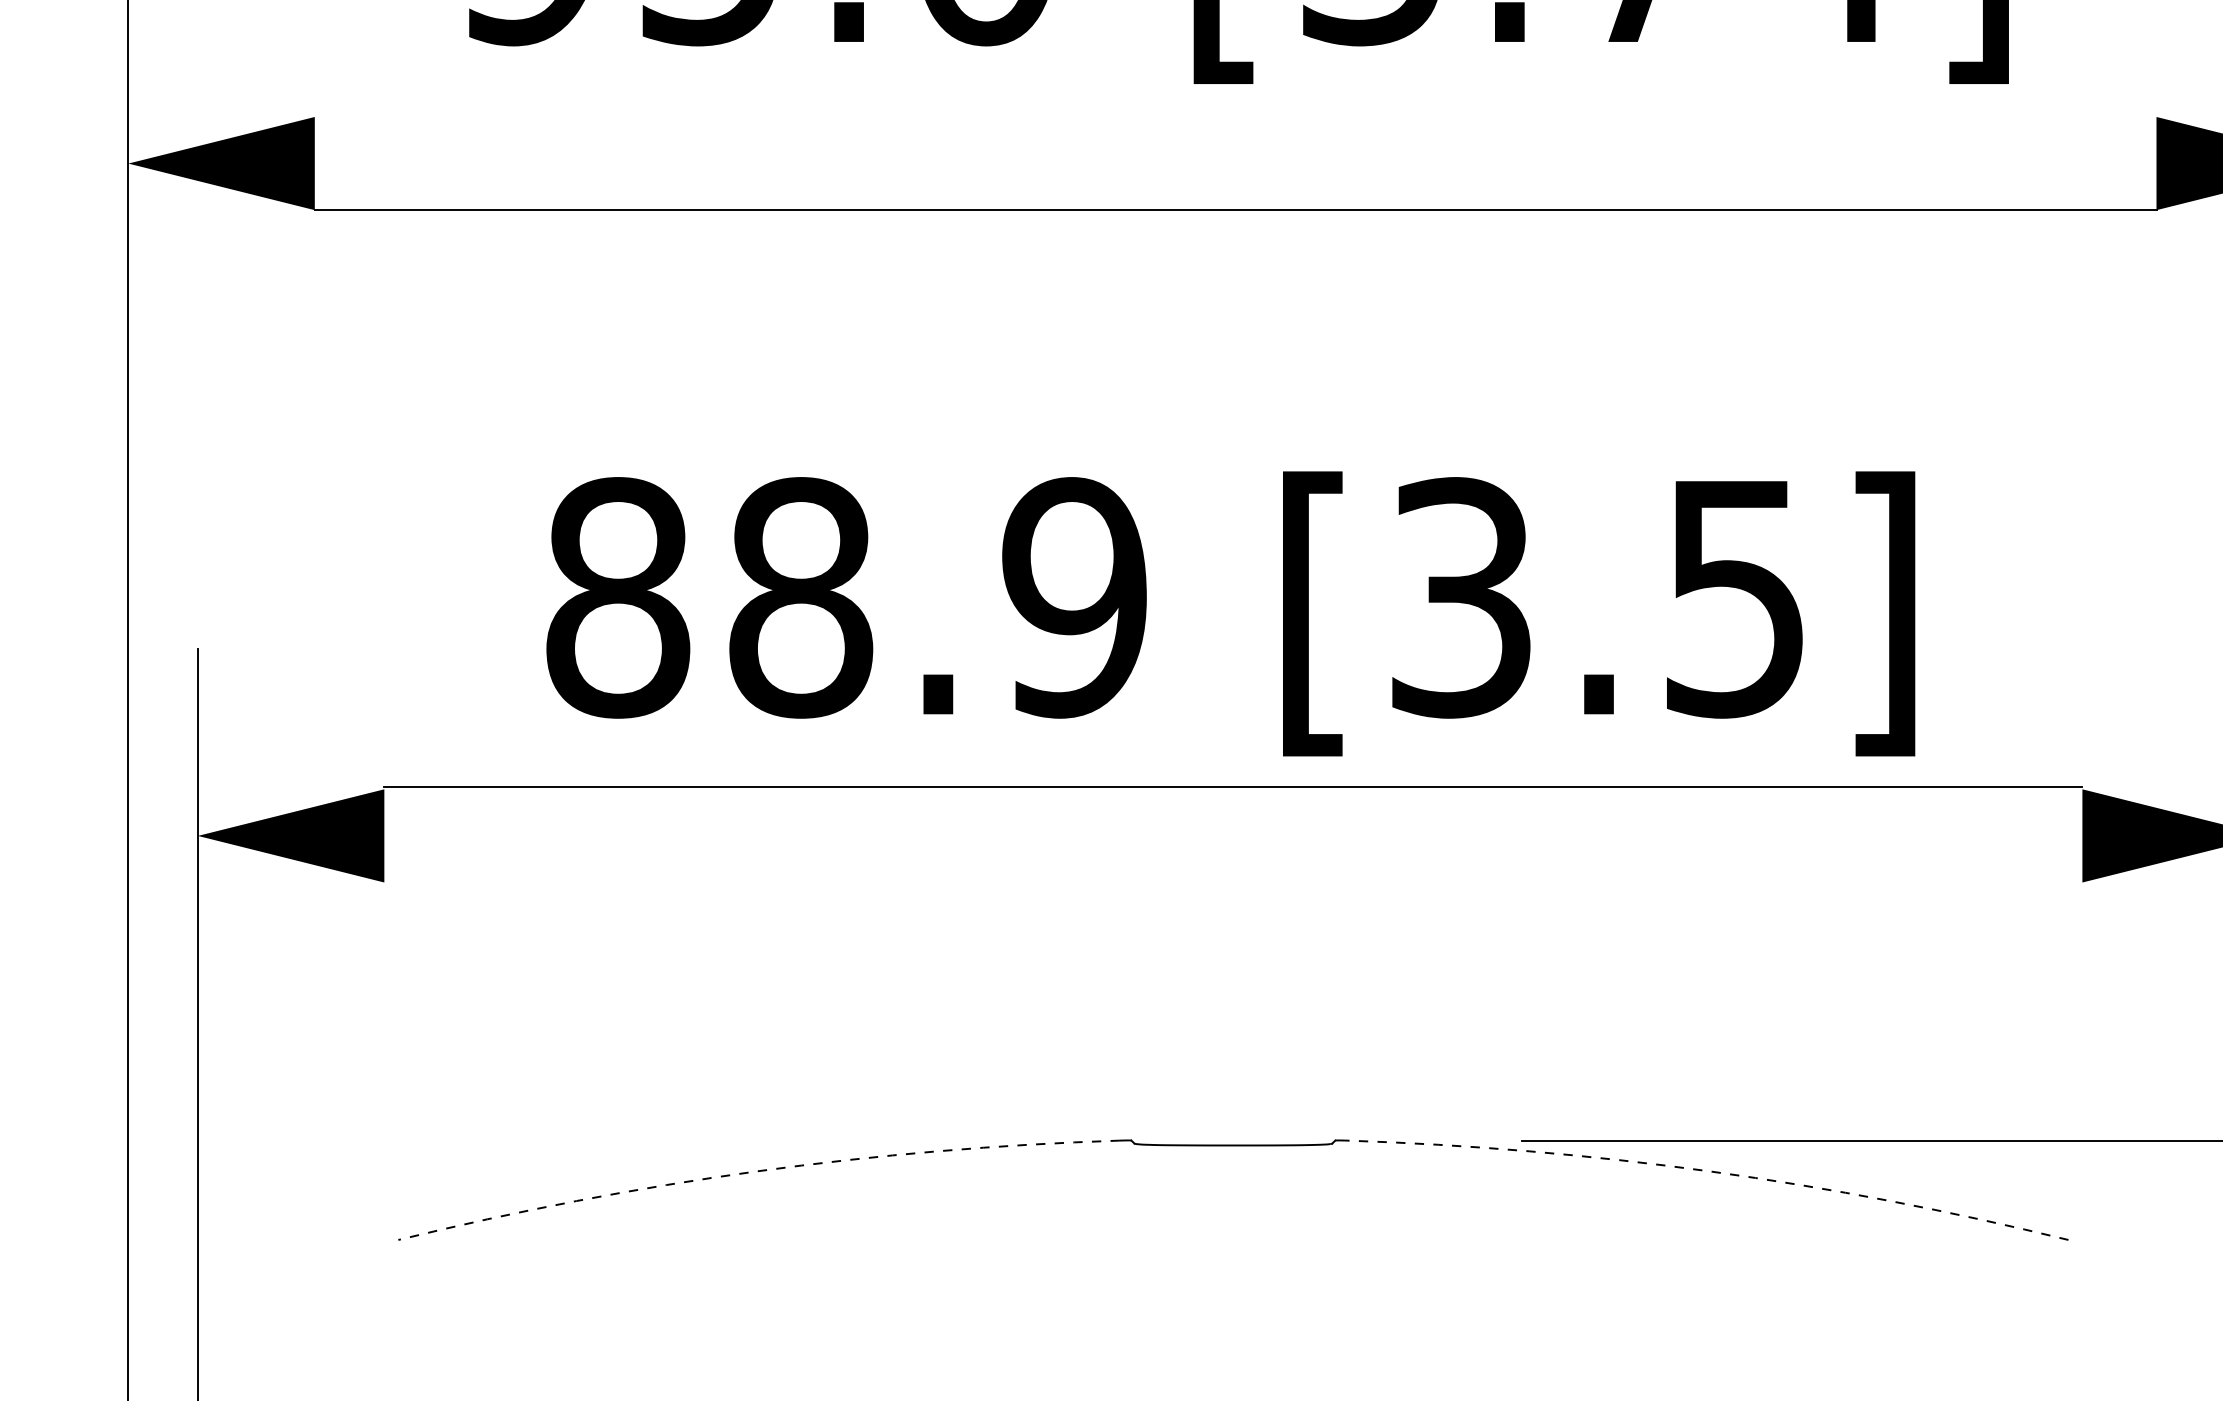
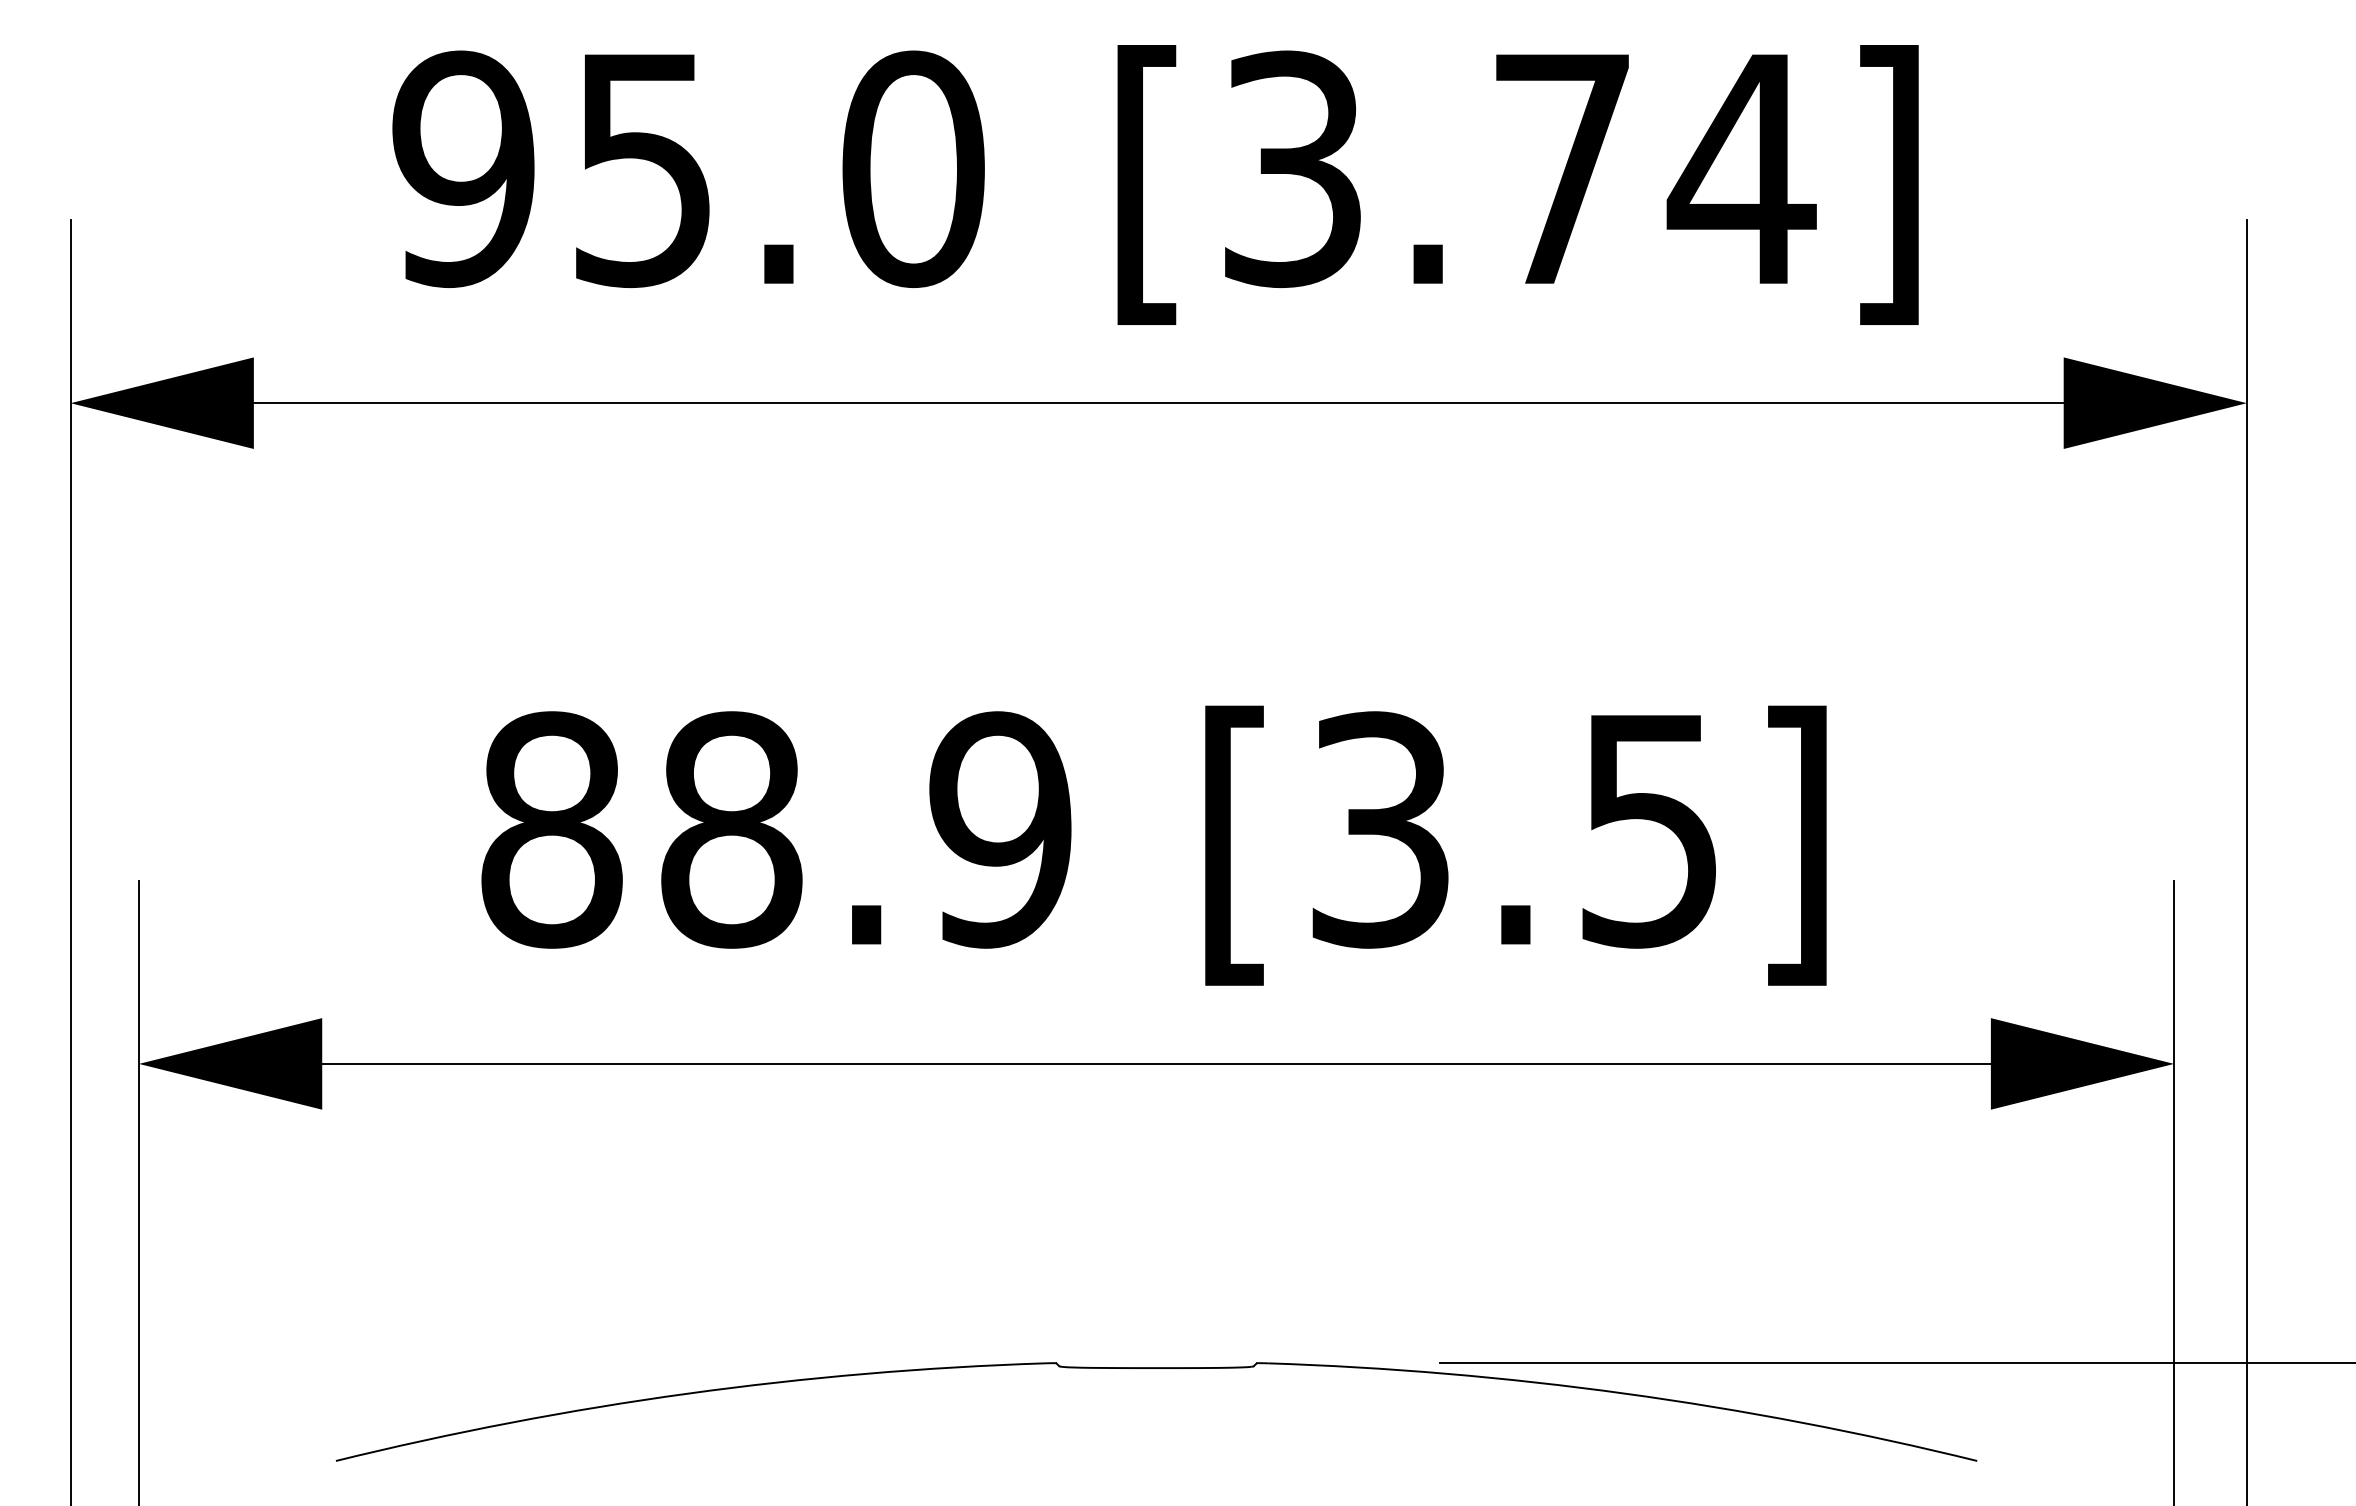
line: (1235, 210) -> (1158, 403), moved
line: (1233, 786) -> (1156, 1063), moved
arc: (756, 1171) -> (687, 1393), dashed -> solid
arc: (1710, 1171) -> (1625, 1393), dashed -> solid

